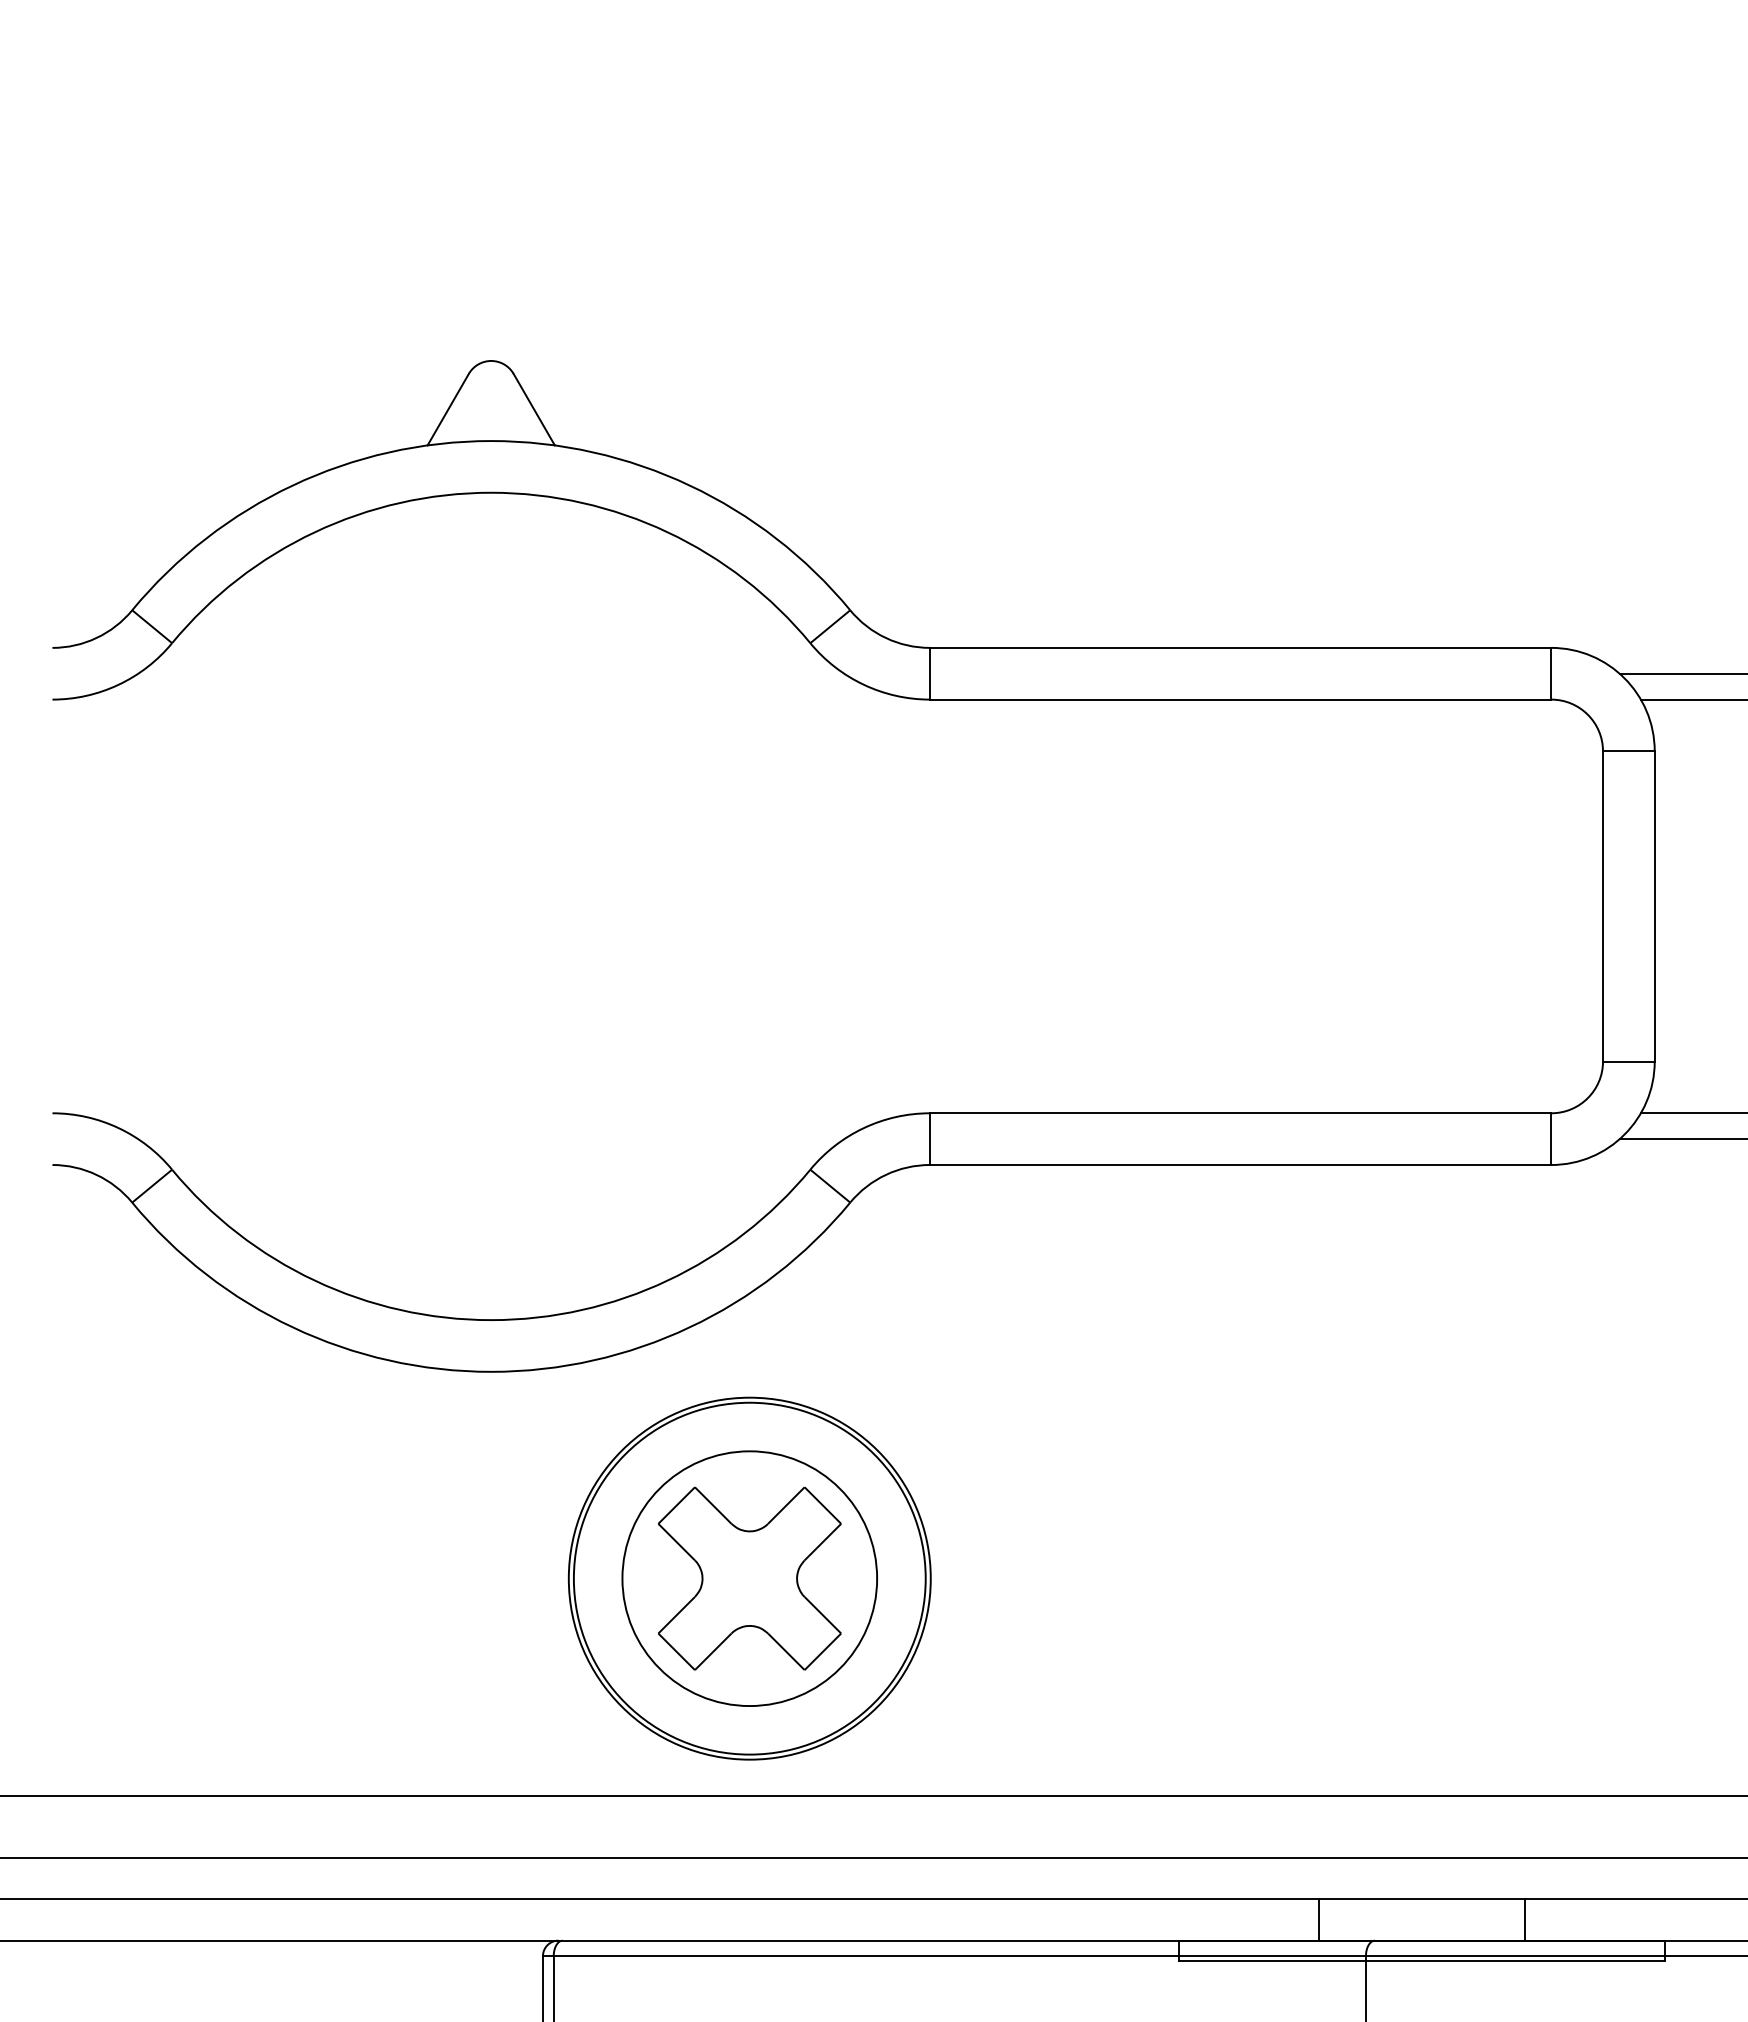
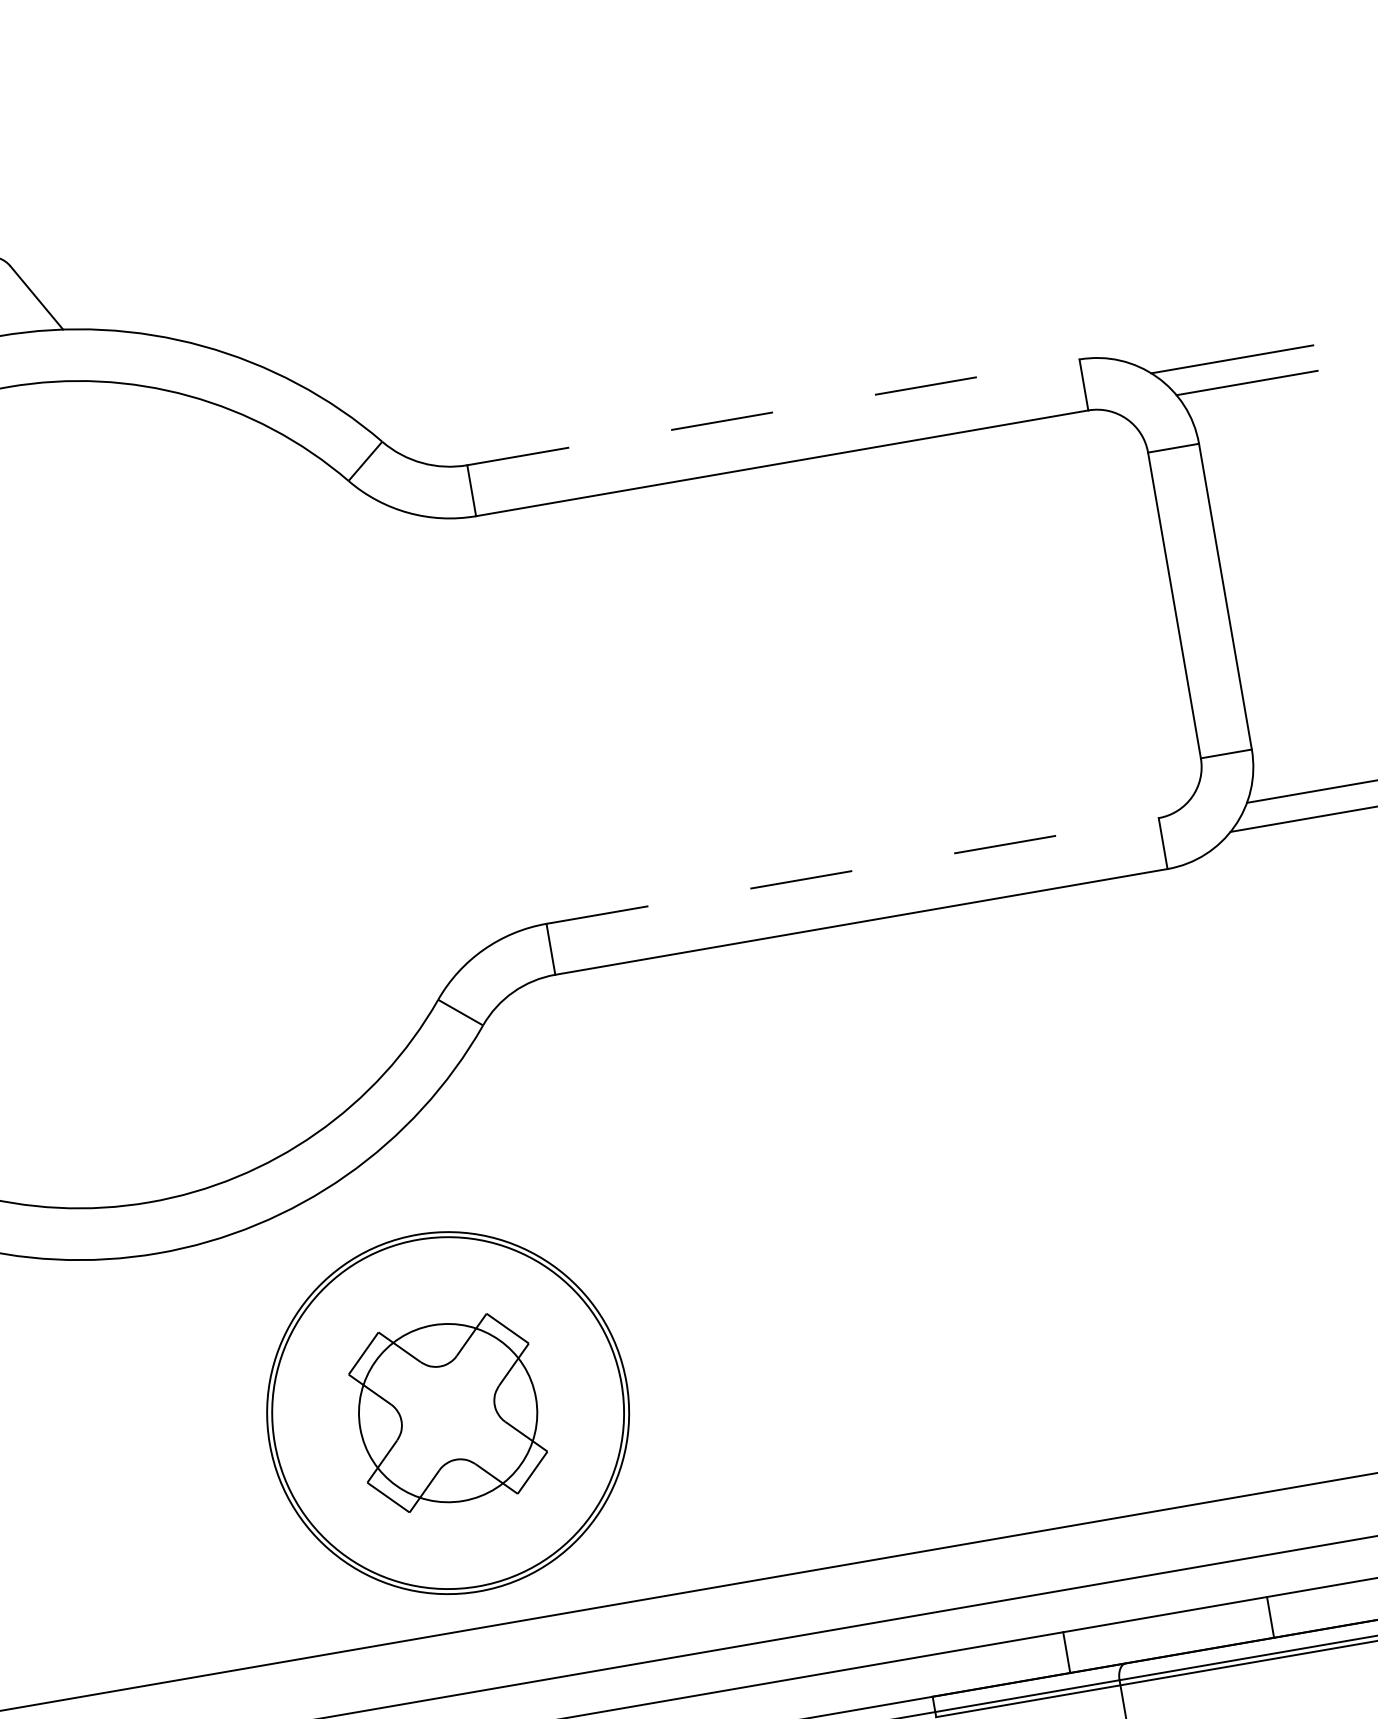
line: (1240, 647) -> (773, 412), solid -> dashed
line: (1240, 1113) -> (852, 871), solid -> dashed
circle: (749, 1578) -> (447, 1412), size x0.7

